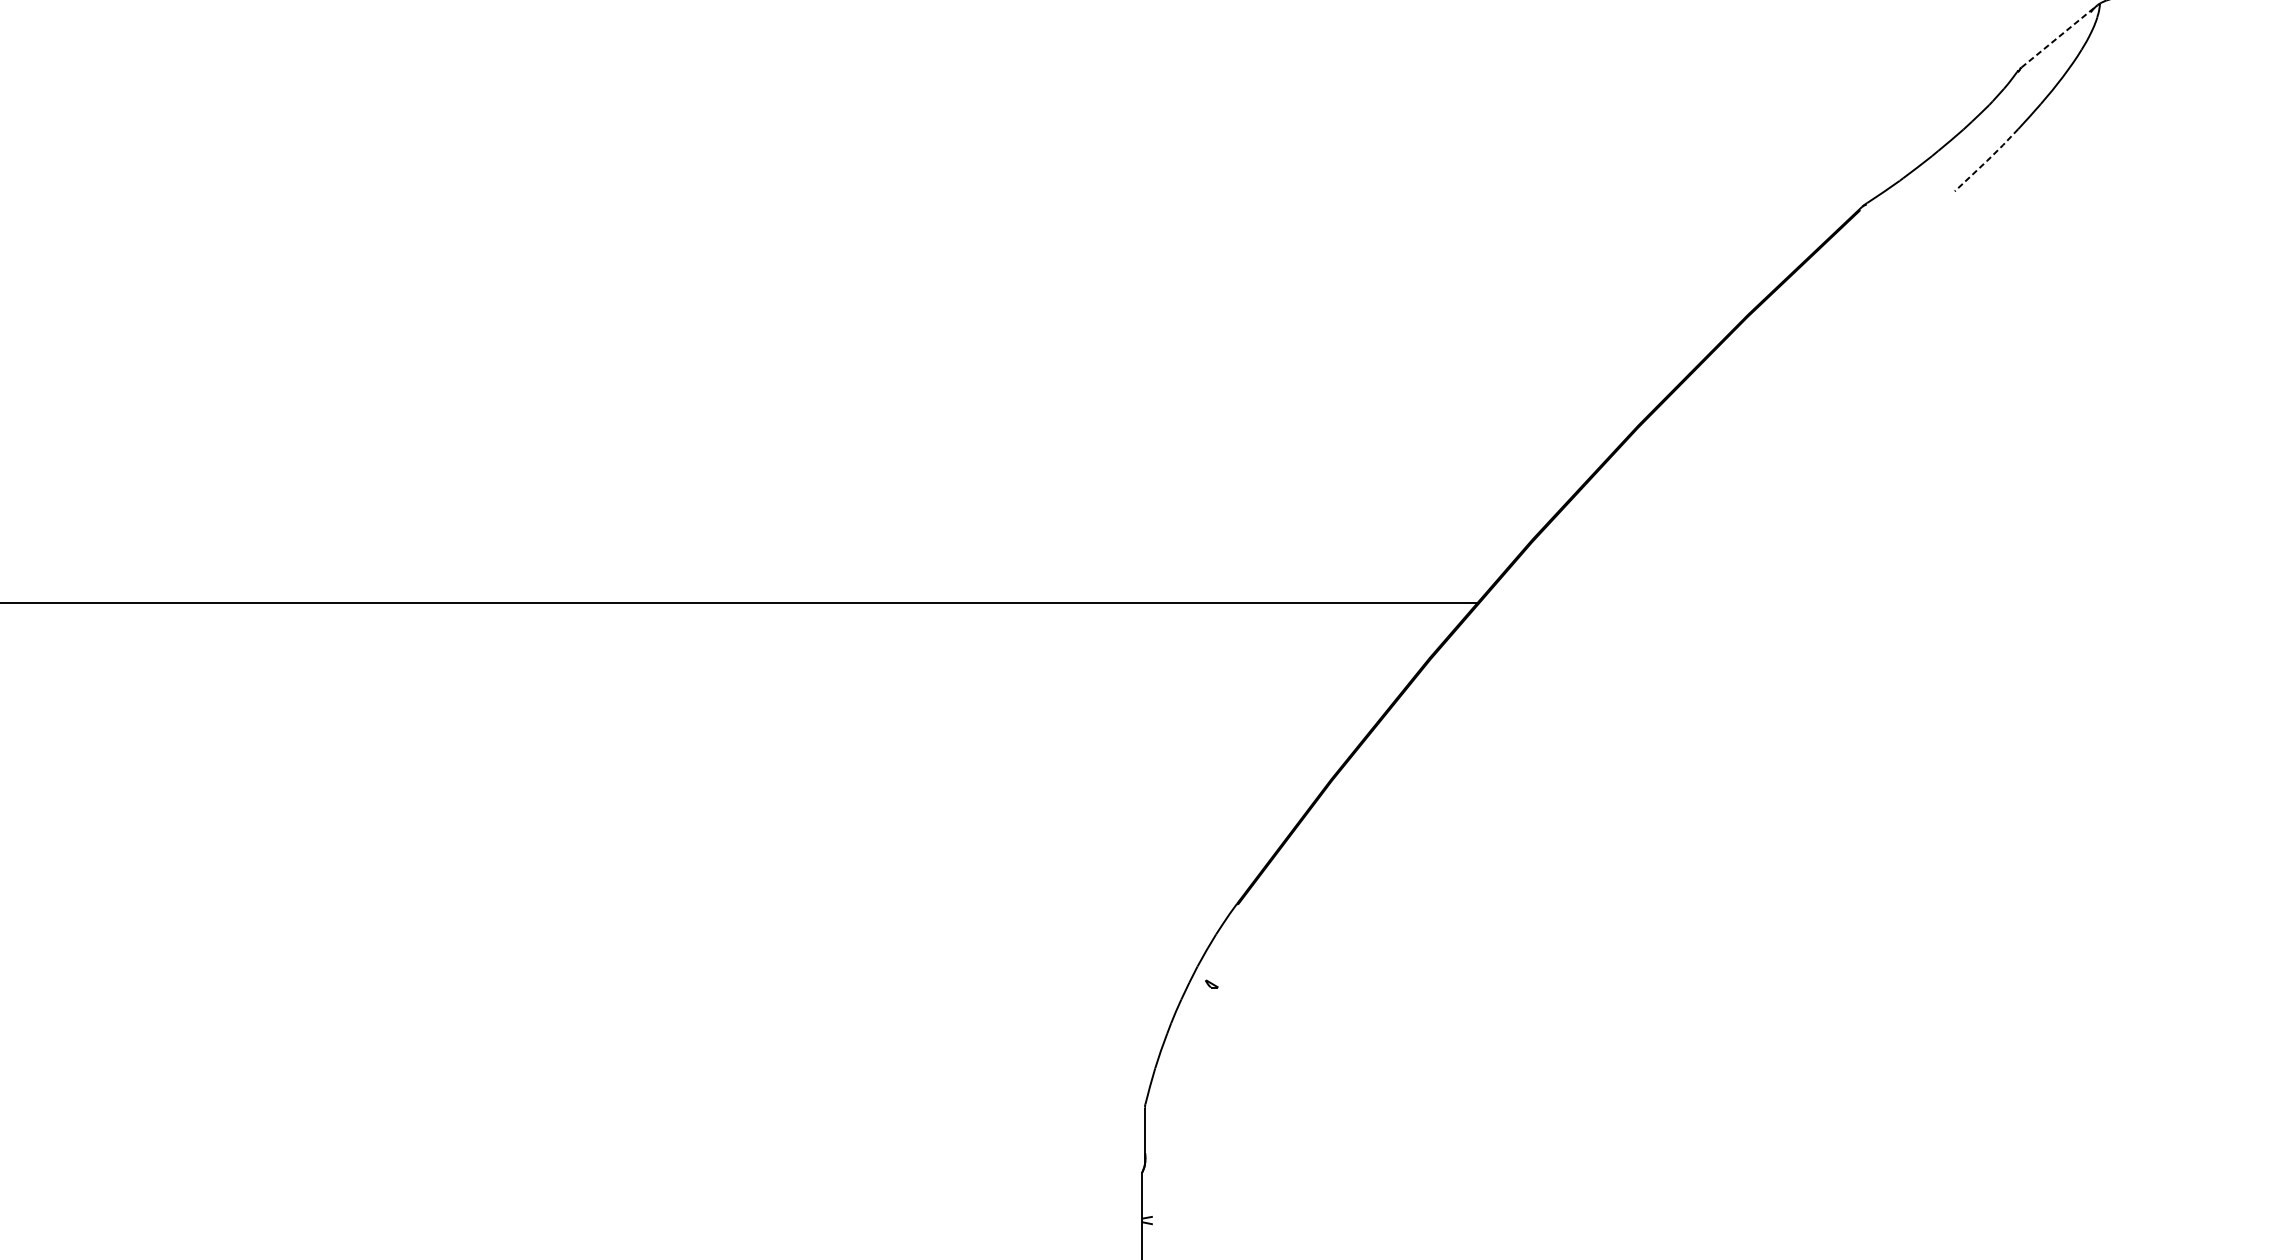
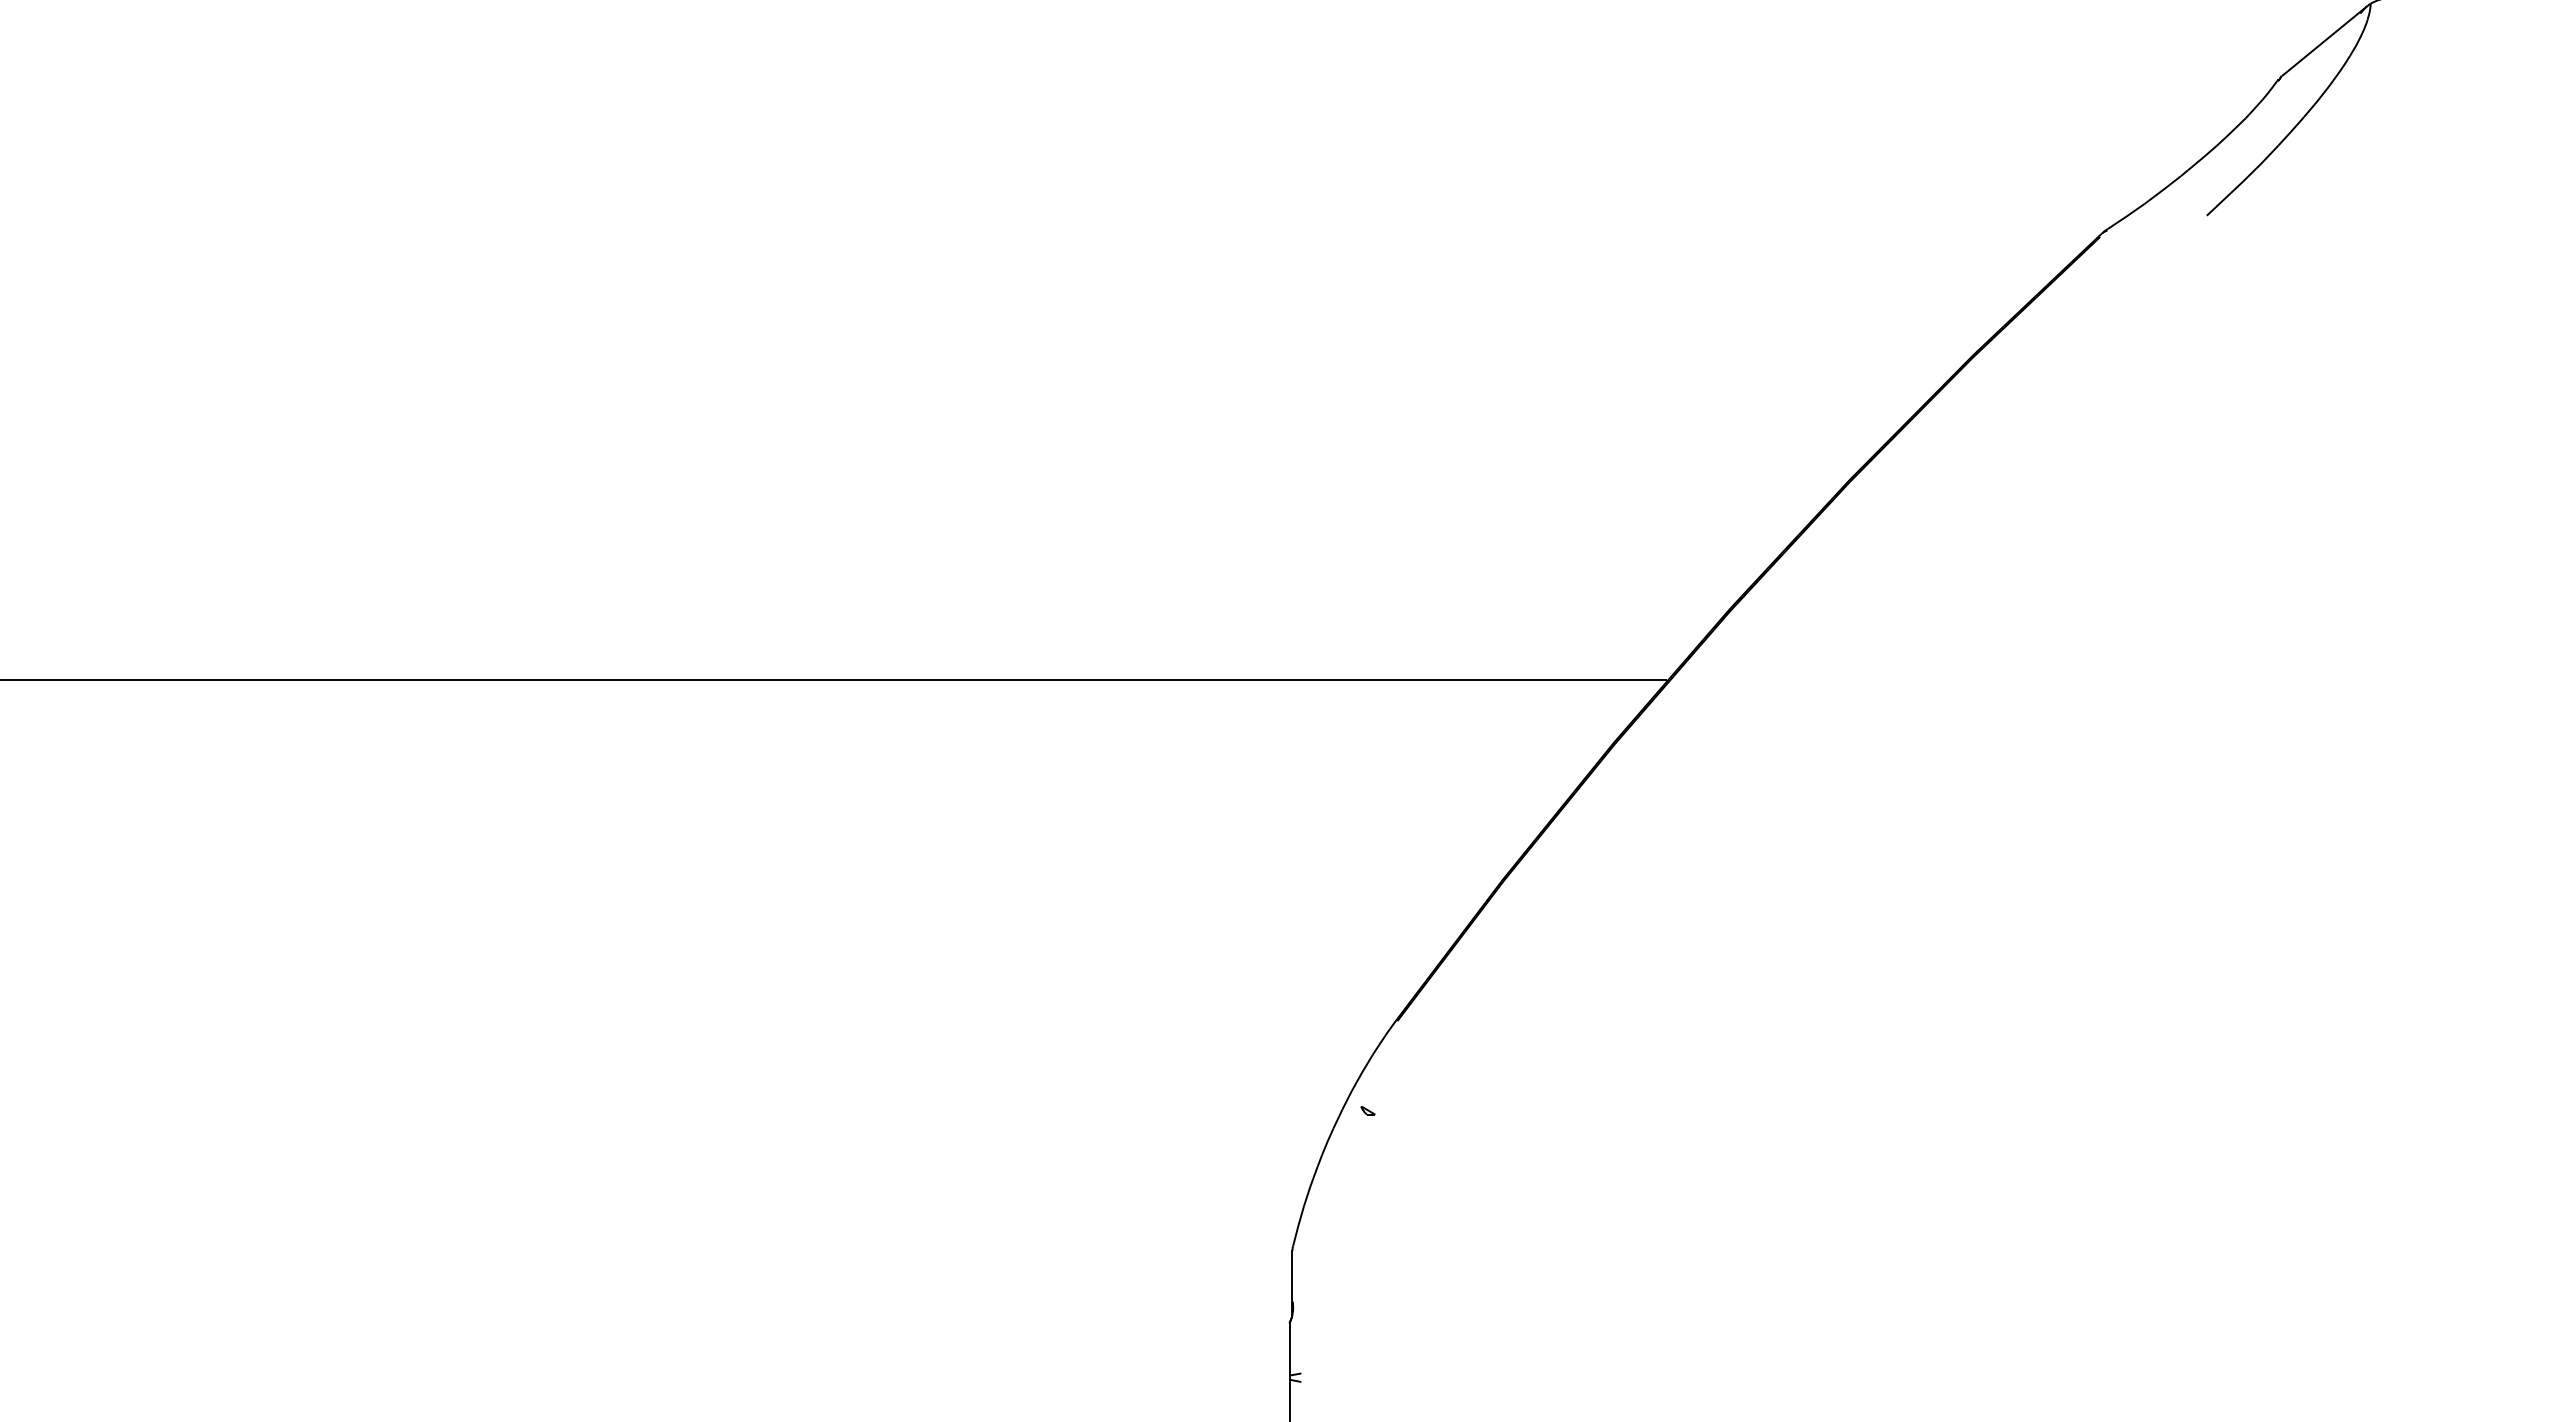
line: (2059, 36) -> (2325, 40), dashed -> solid
line: (1987, 161) -> (2243, 181), dashed -> solid

